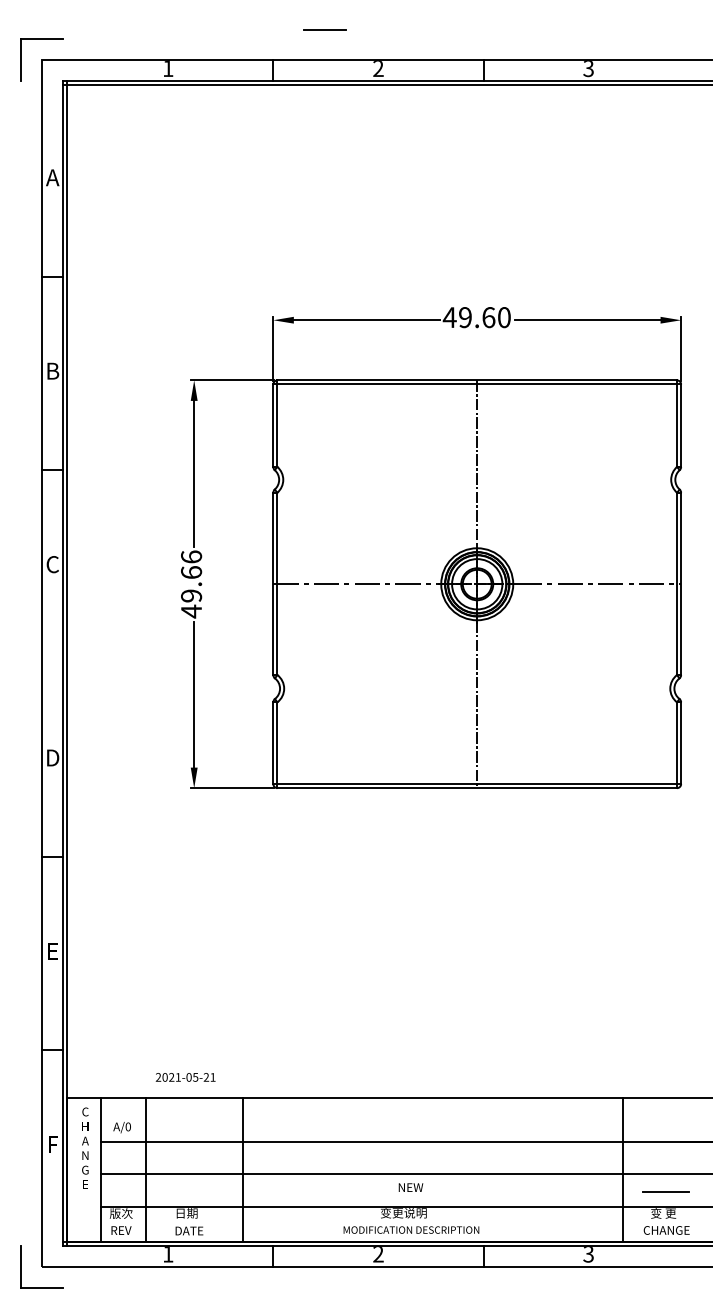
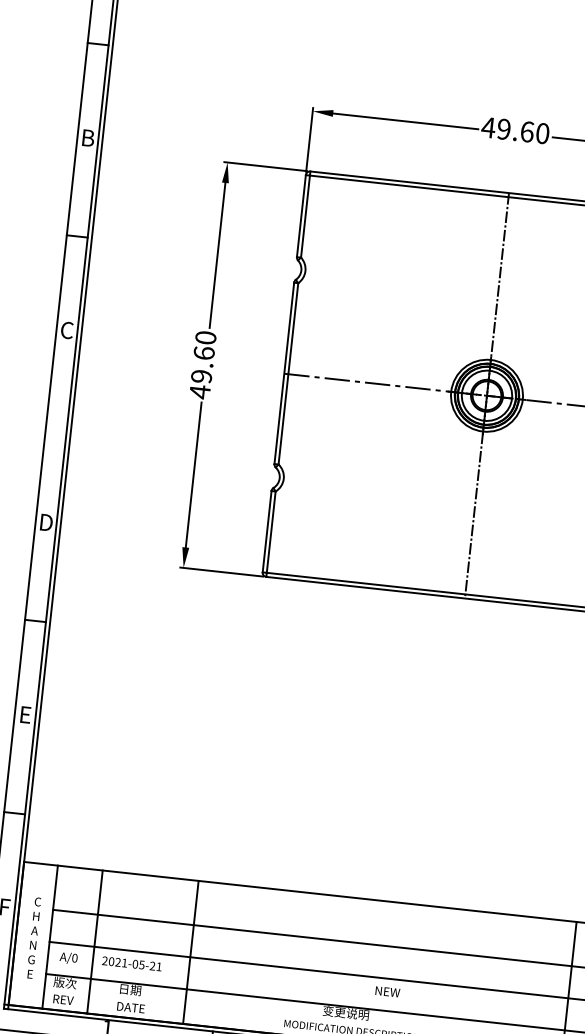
text: (191, 556) -> (205, 337), 49.66 -> 49.60
text: (185, 1077) -> (131, 963), moved
text: (121, 1127) -> (68, 958), moved
text: (85, 1147) -> (34, 937), moved
text: (410, 1187) -> (387, 991), moved

